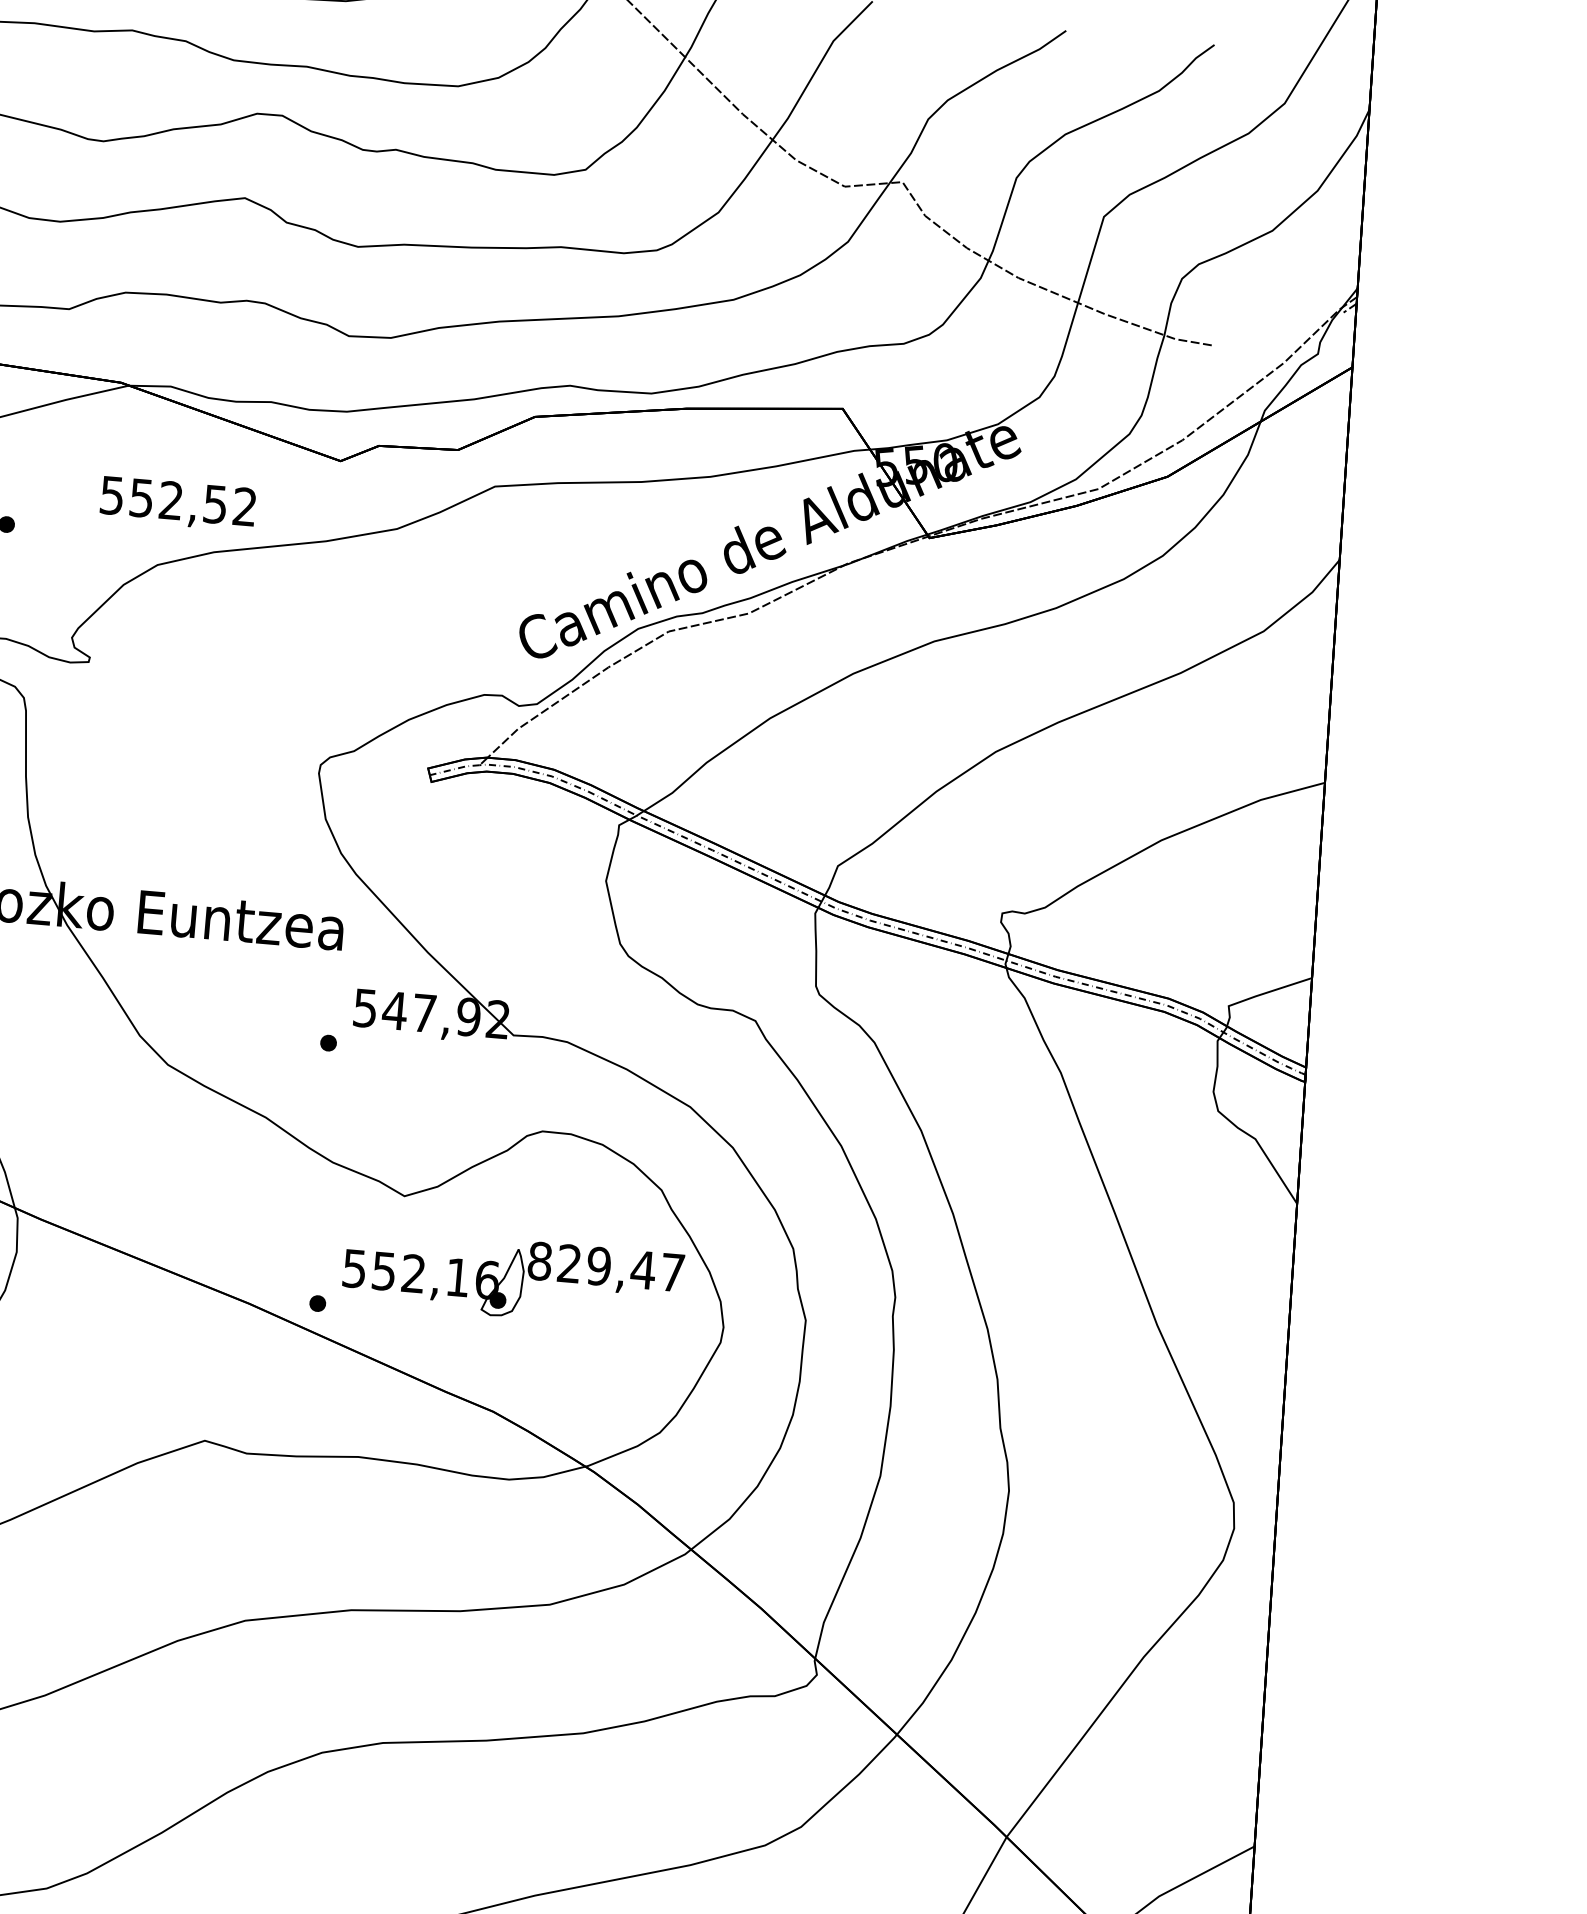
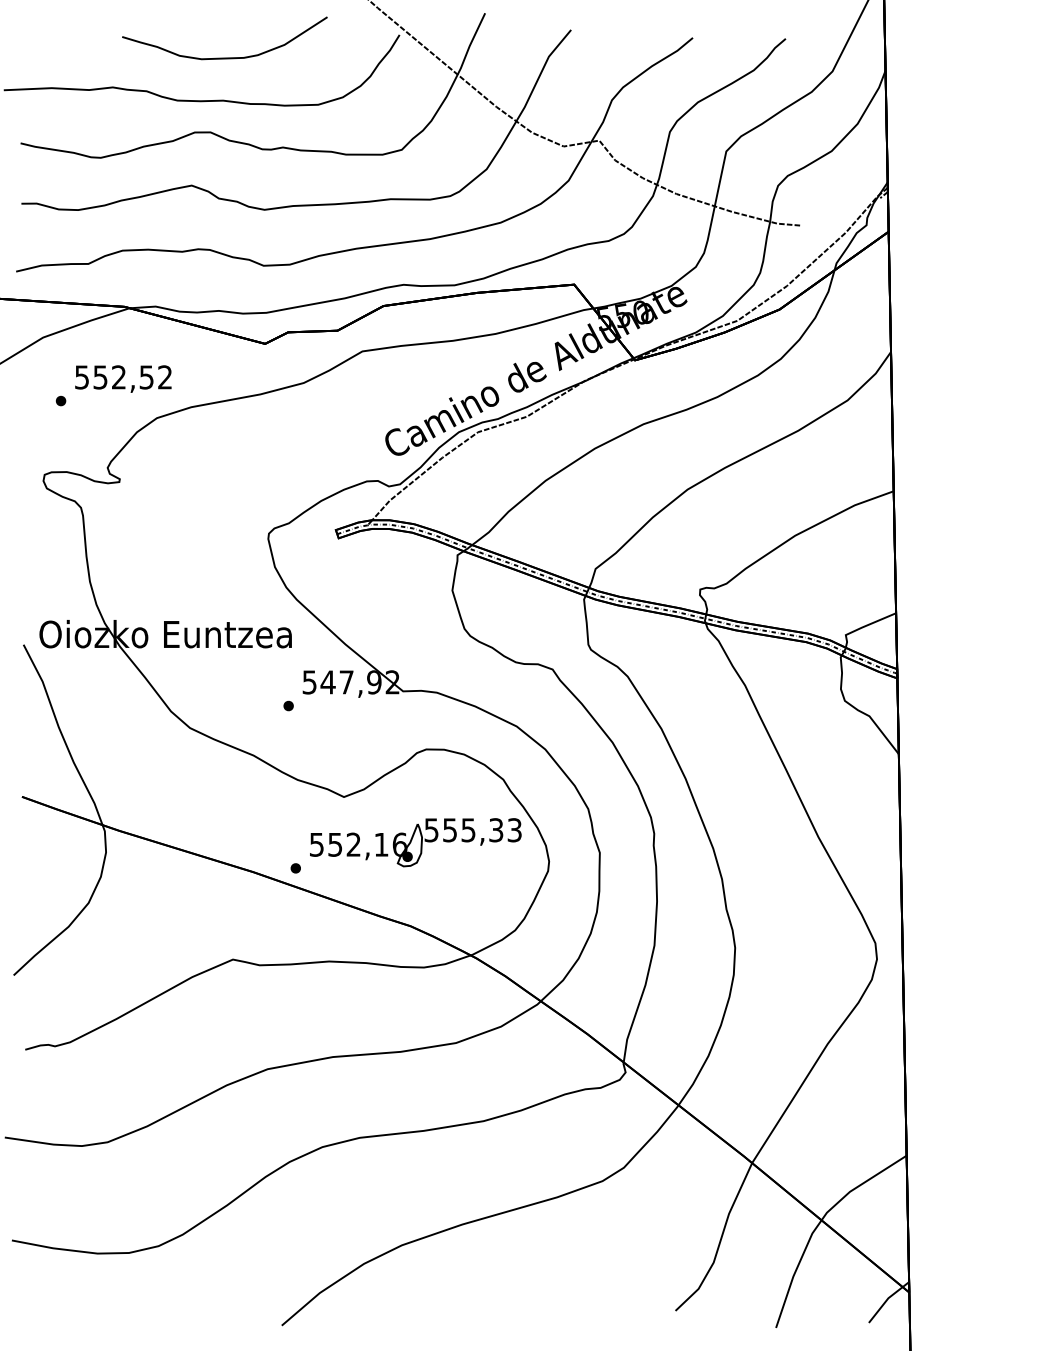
text: (178, 502) -> (123, 378), moved
text: (605, 1267) -> (472, 830), 829,47 -> 555,33

